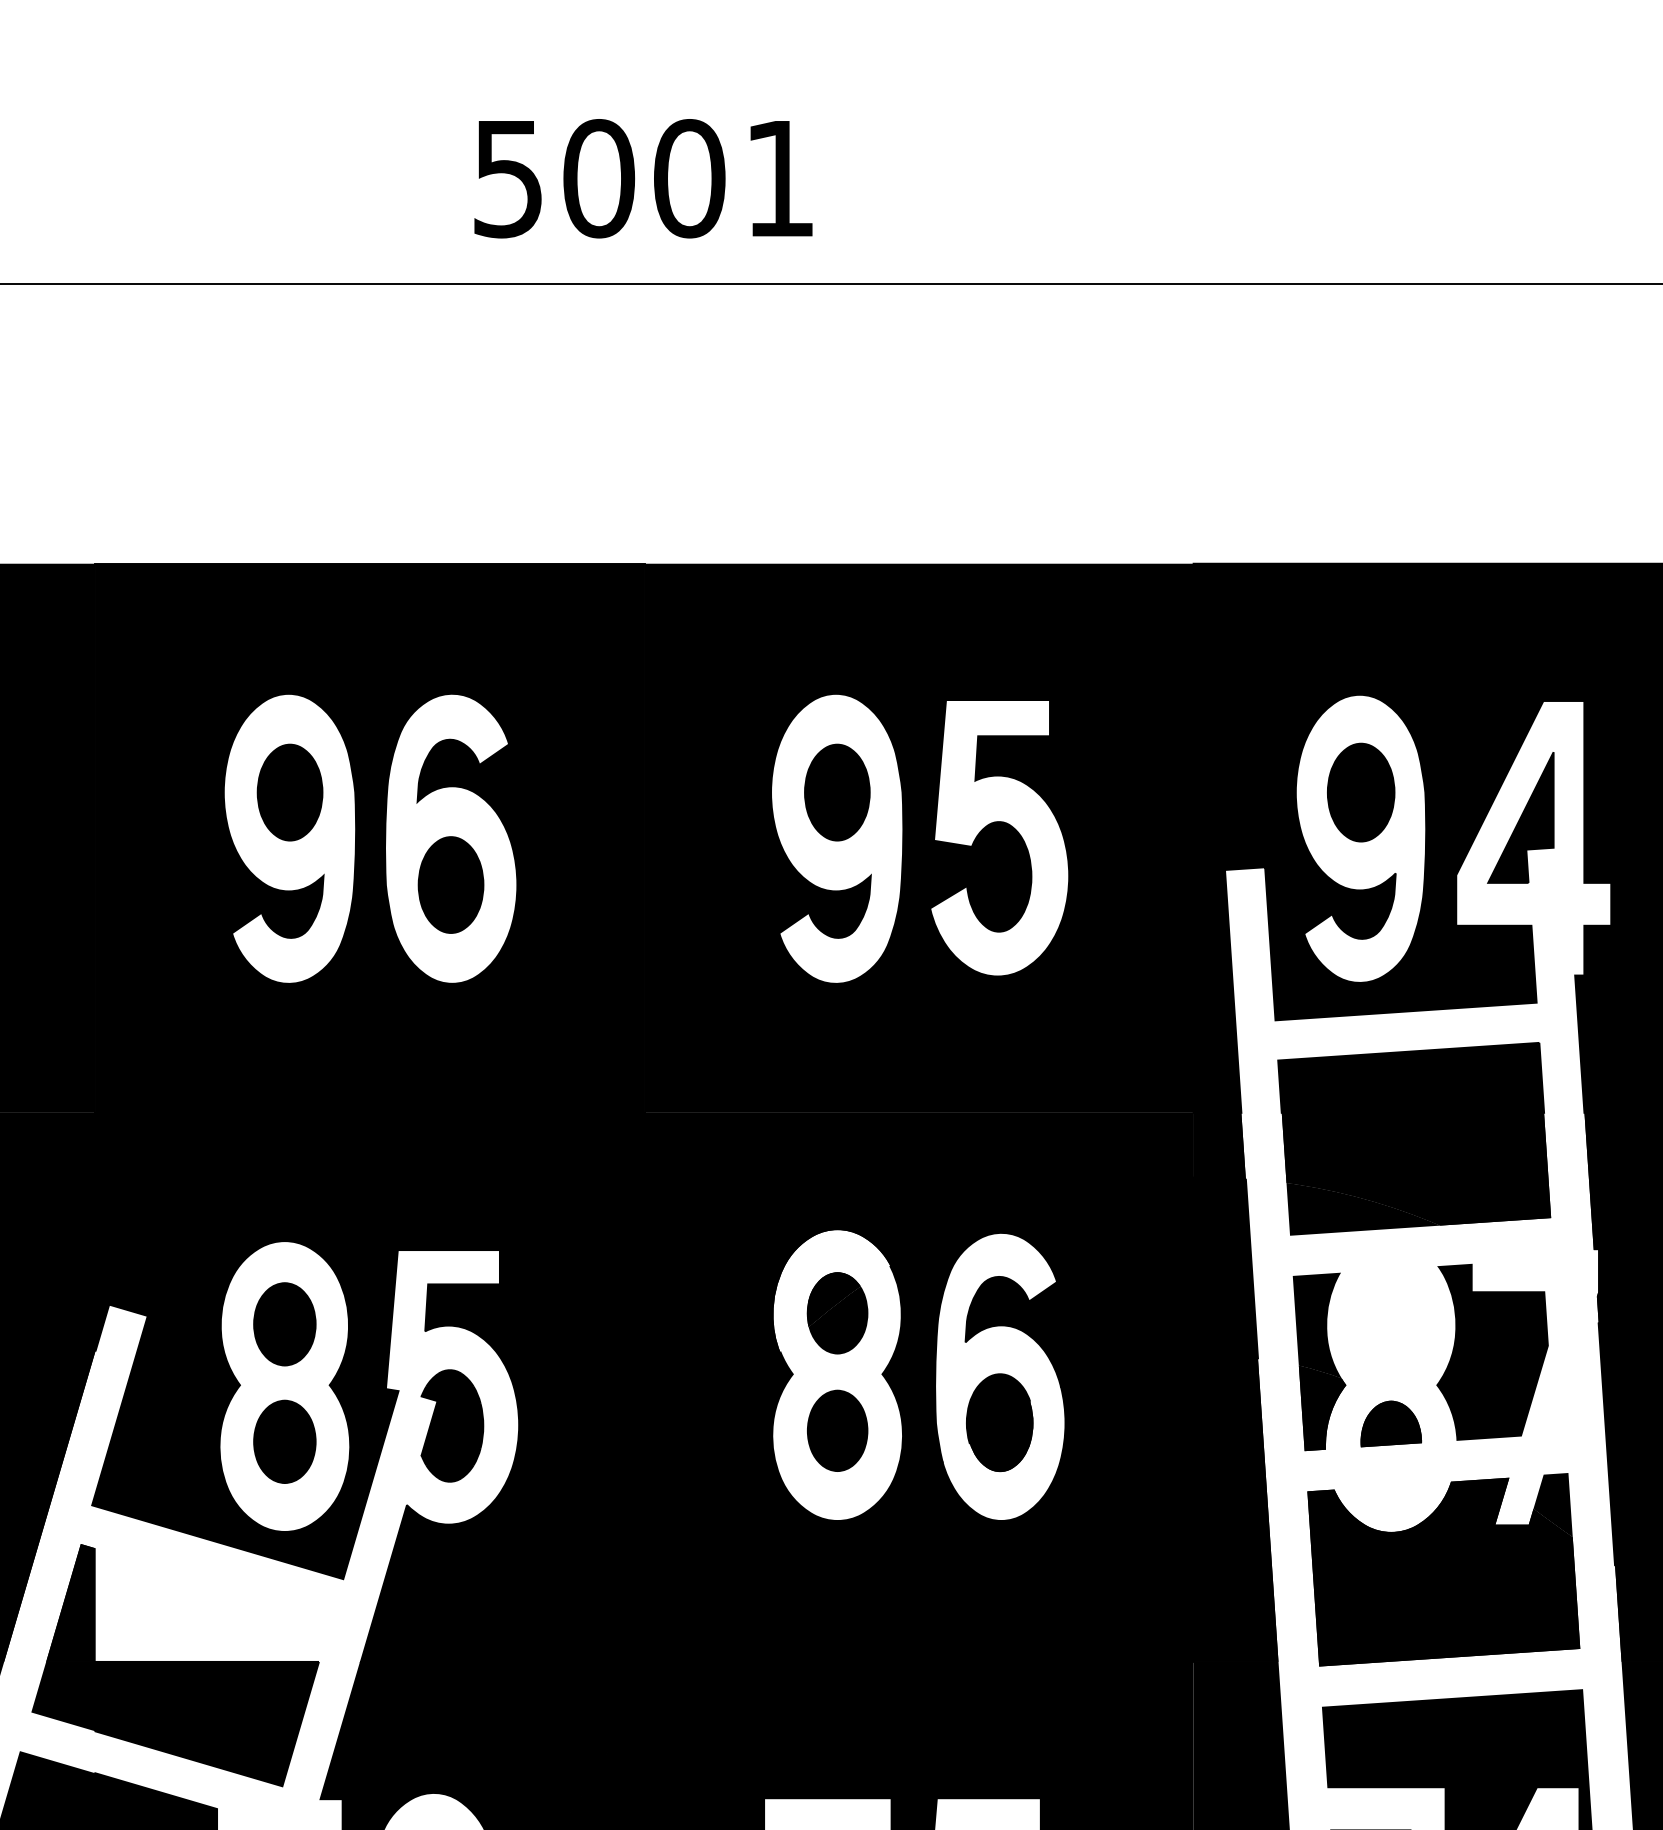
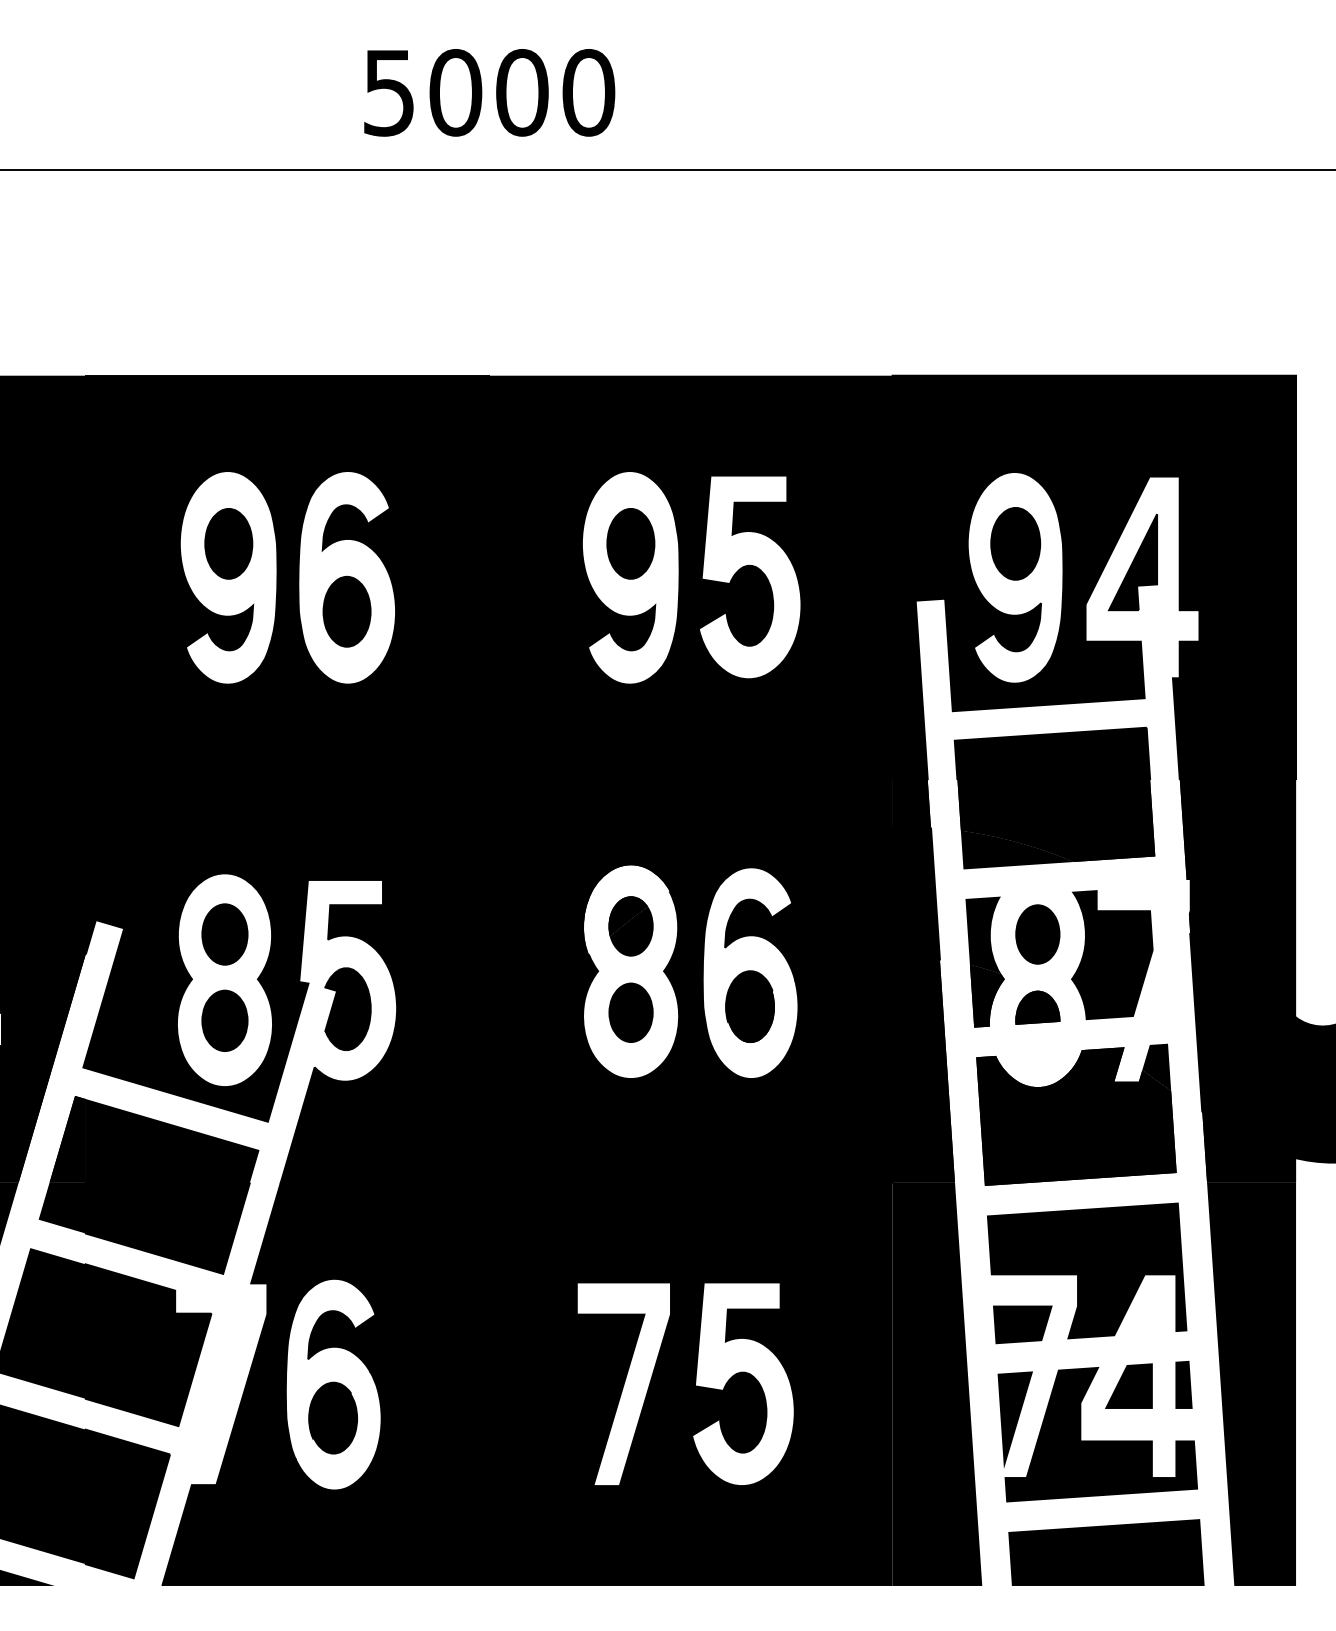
text: (779, 178) -> (588, 92), 5001 -> 5000
part: (1390, 1324) -> (1037, 934), added
fill: (213, 1604) -> (172, 1140), added

